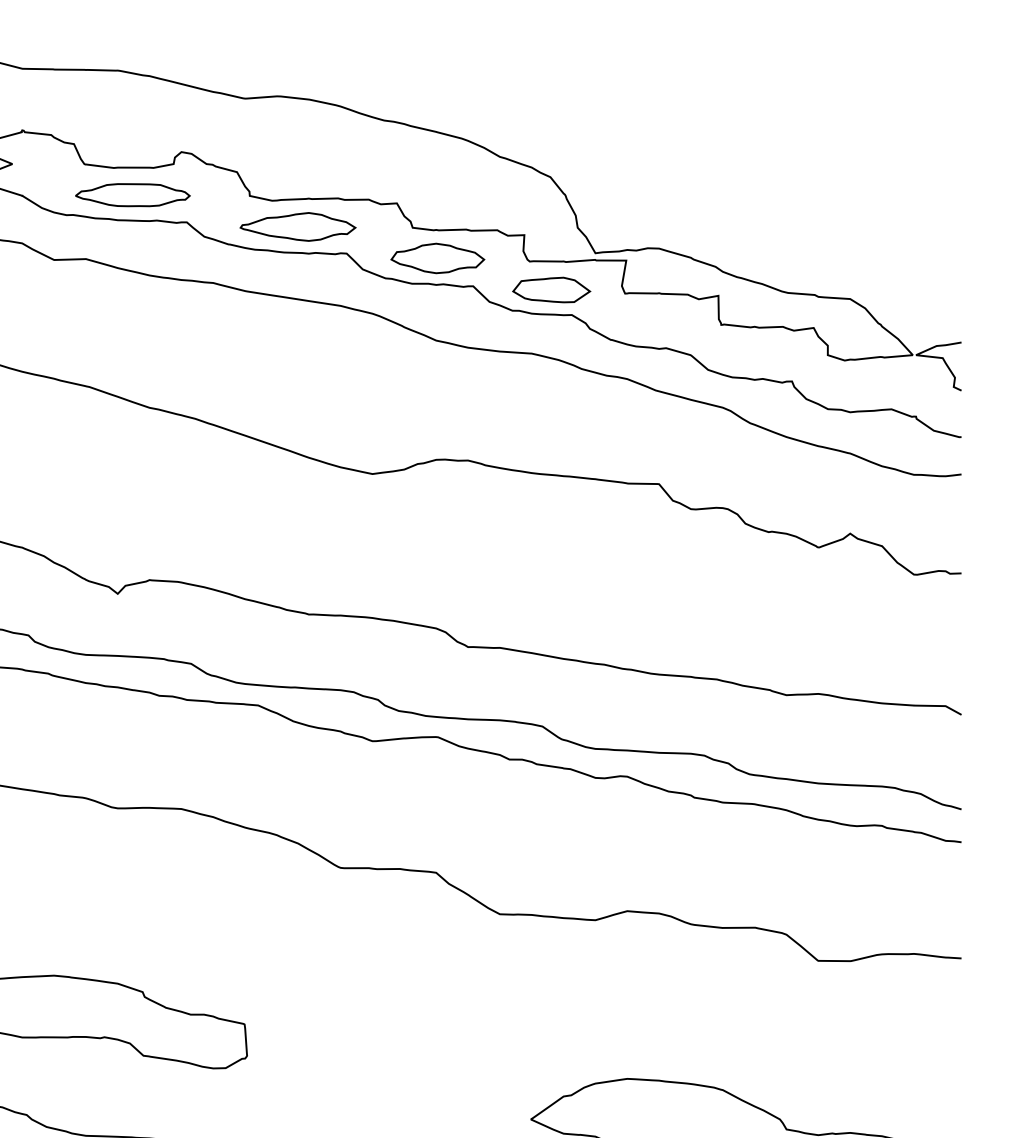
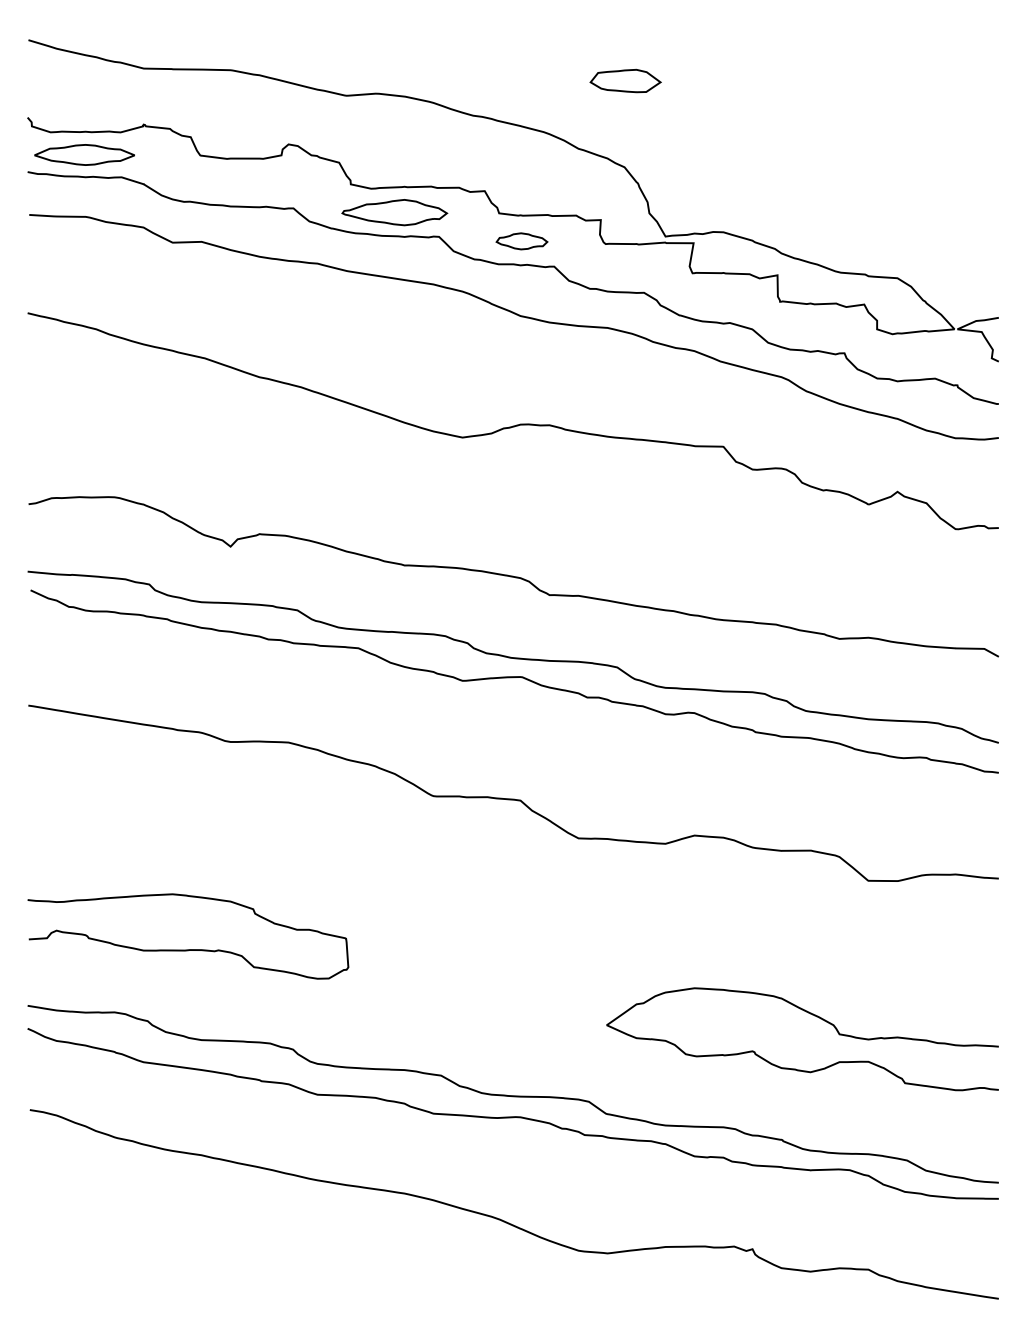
part: (133, 194) -> (244, 183), removed
part: (437, 258) -> (521, 241), size x0.6
part: (551, 289) -> (625, 80), moved

